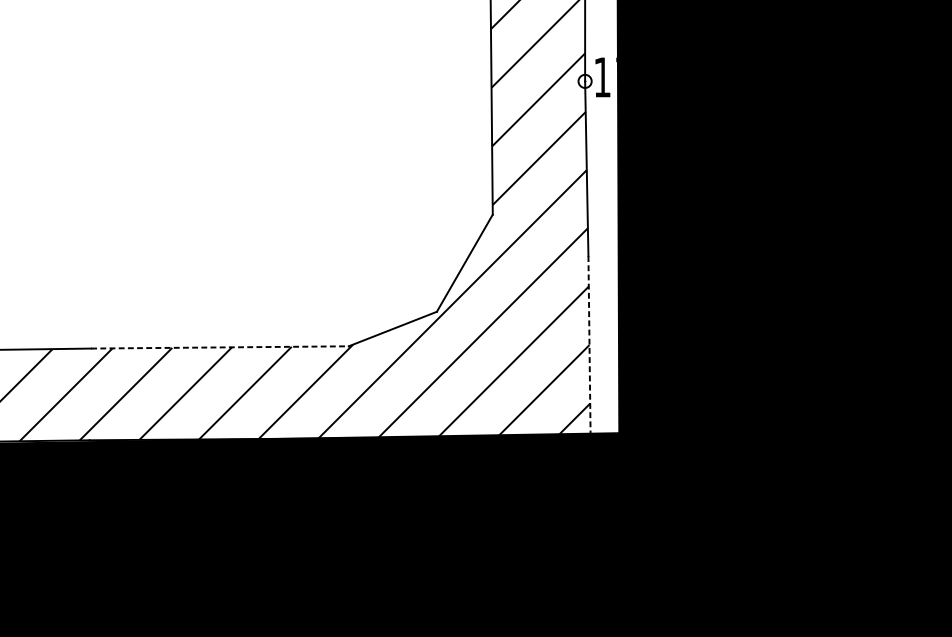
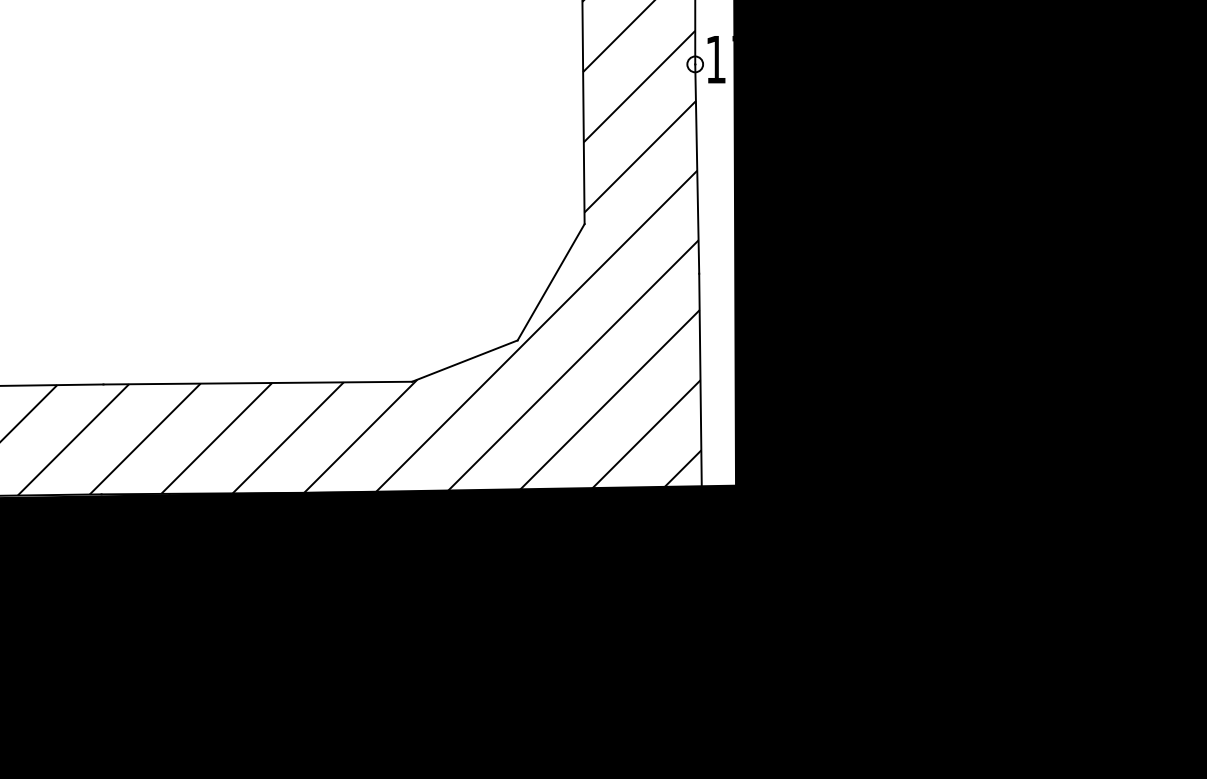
line: (589, 346) -> (700, 382), dashed -> solid
line: (220, 347) -> (258, 383), dashed -> solid

